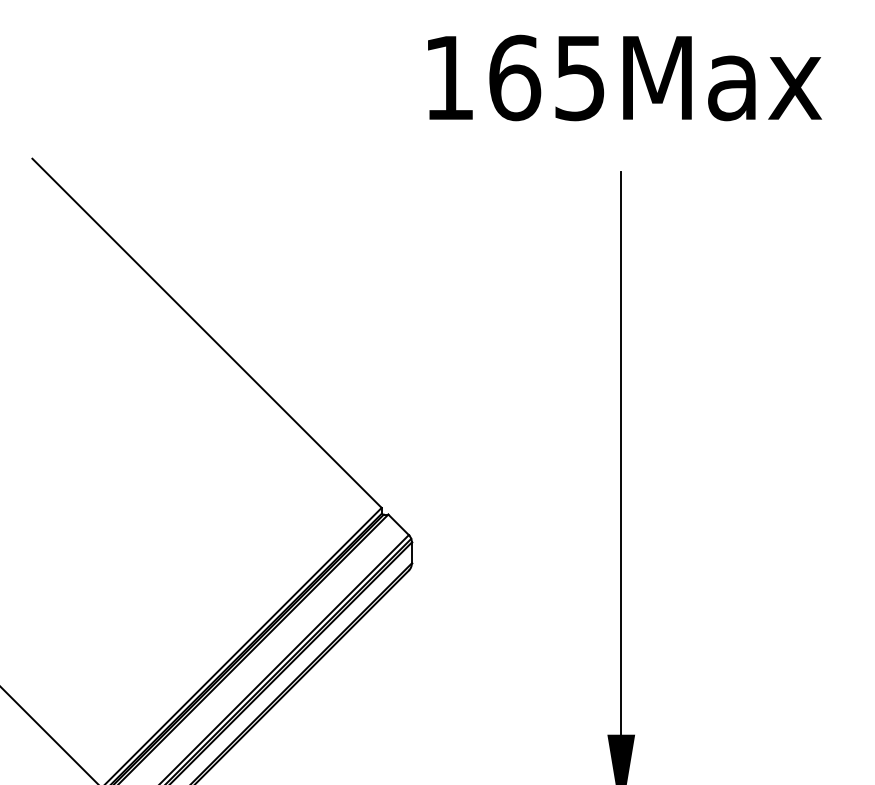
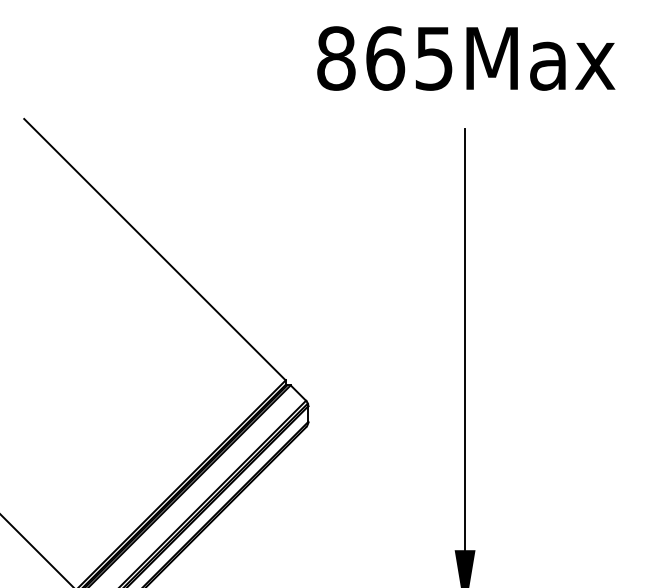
text: (449, 77) -> (336, 58), 165Max -> 865Max

